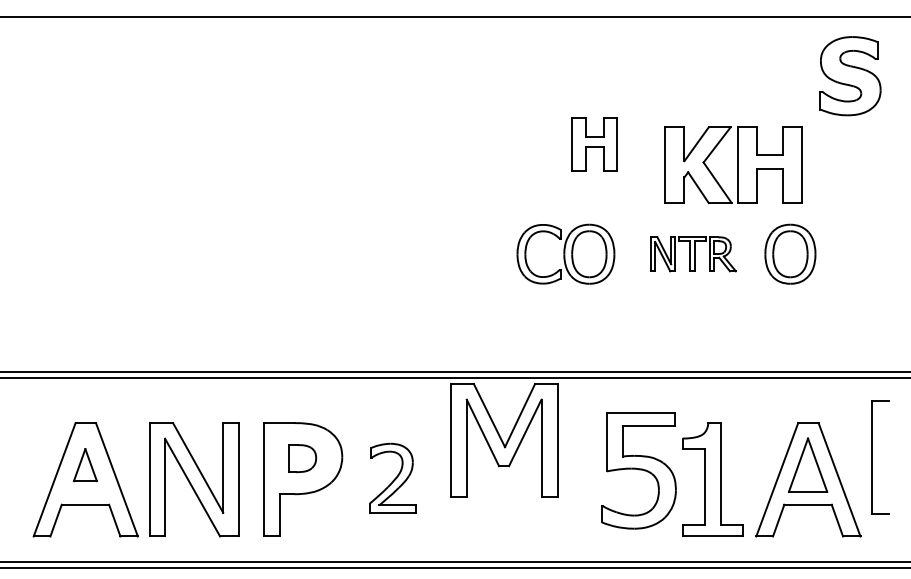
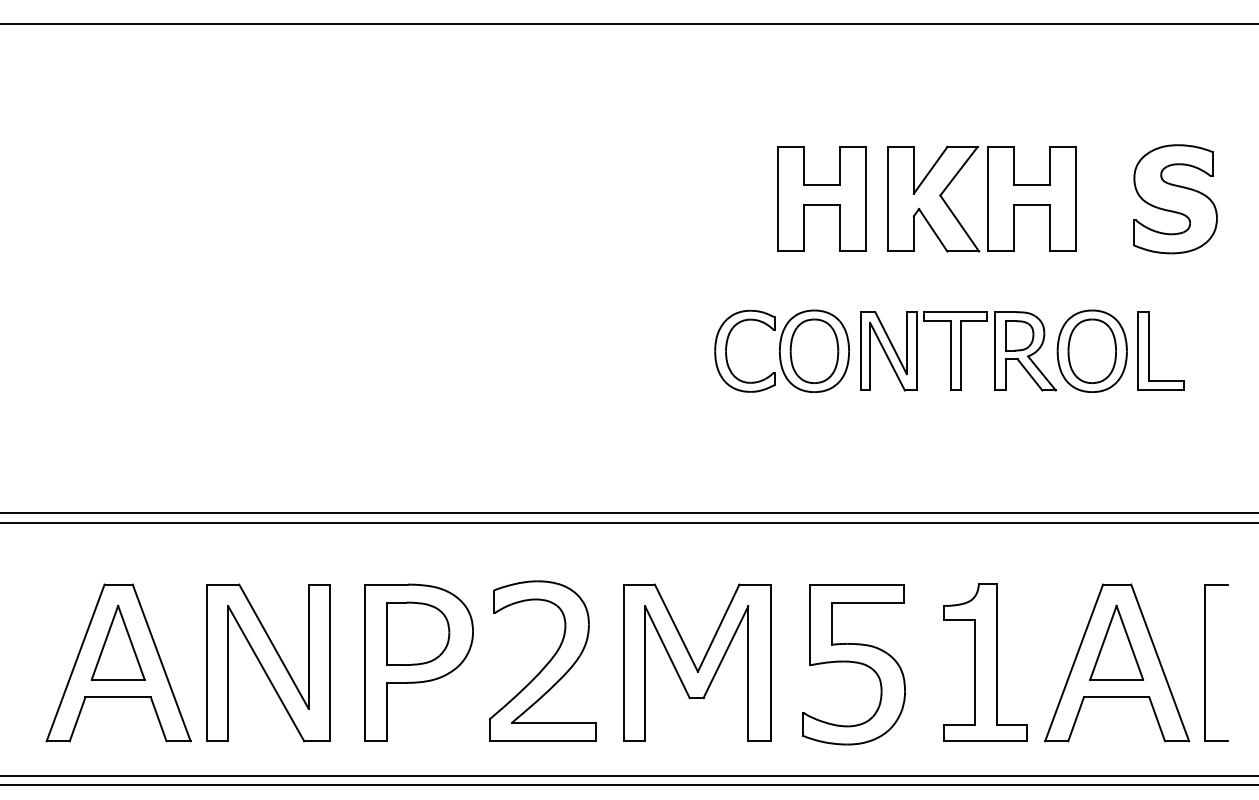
part: (850, 76) -> (1175, 199), moved
part: (594, 143) -> (821, 198), size x1.43
part: (733, 165) -> (981, 199), moved
part: (831, 253) -> (1149, 350), added
part: (693, 254) -> (958, 351), size x1.67
part: (504, 440) -> (697, 662), moved
part: (872, 457) -> (1205, 662), moved
part: (302, 458) -> (418, 633), size x1.67
part: (84, 464) -> (117, 642), size x1.67
part: (638, 470) -> (853, 664), moved
part: (392, 478) -> (542, 660), size x1.67

